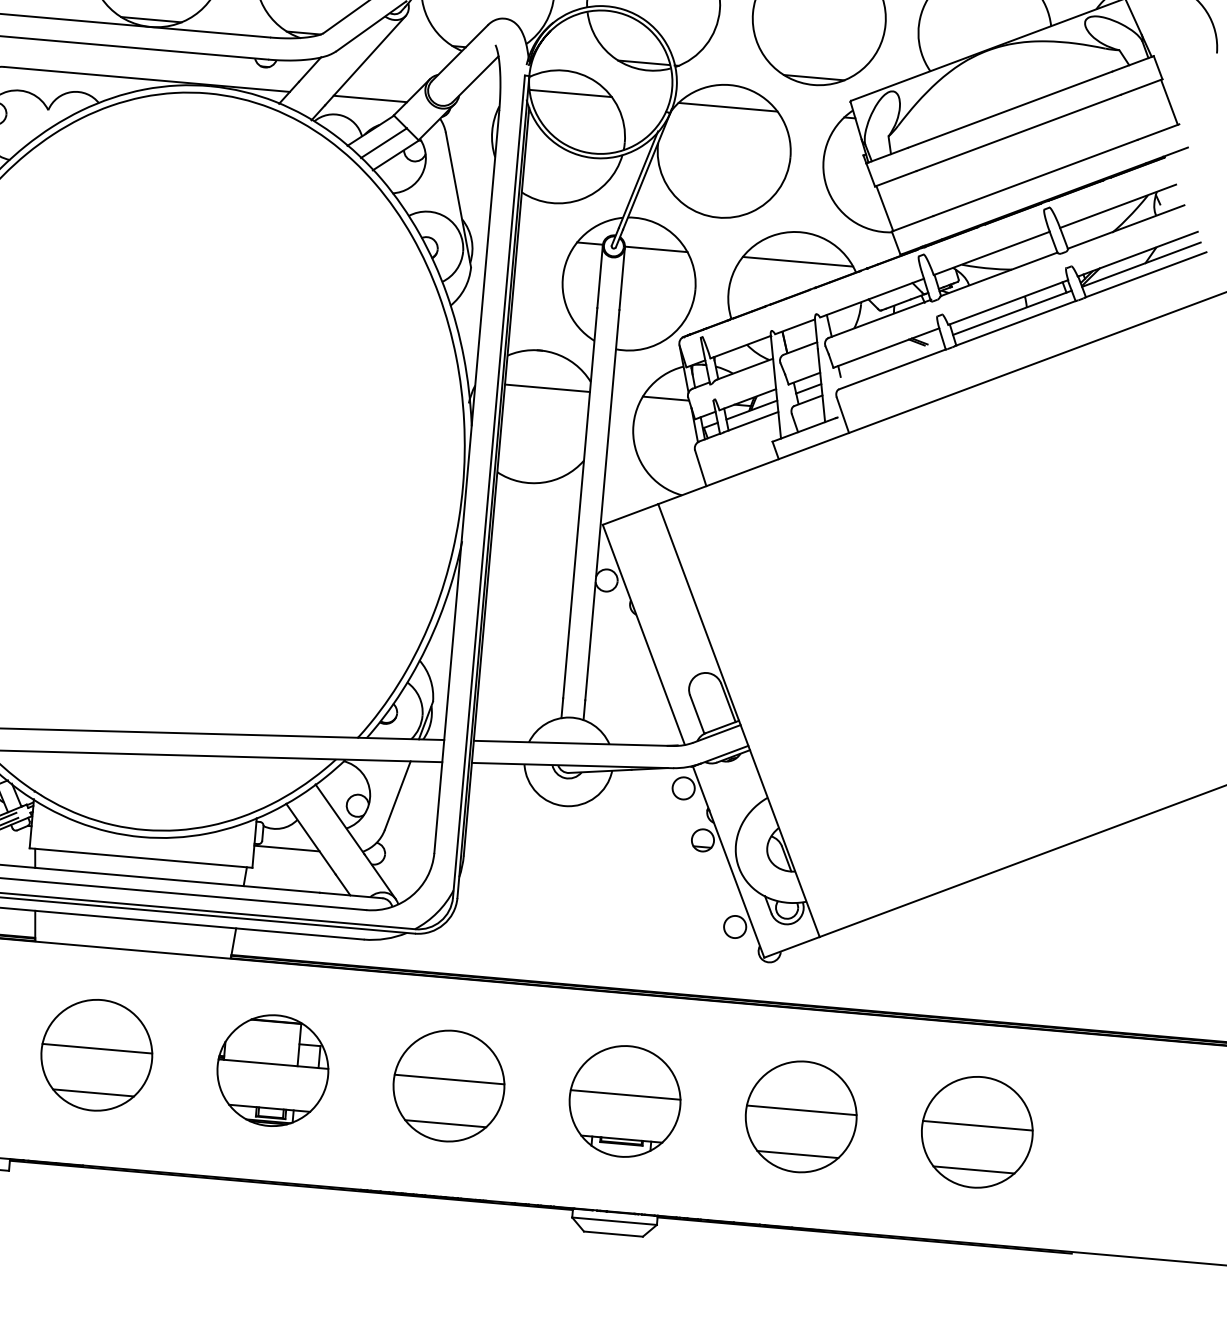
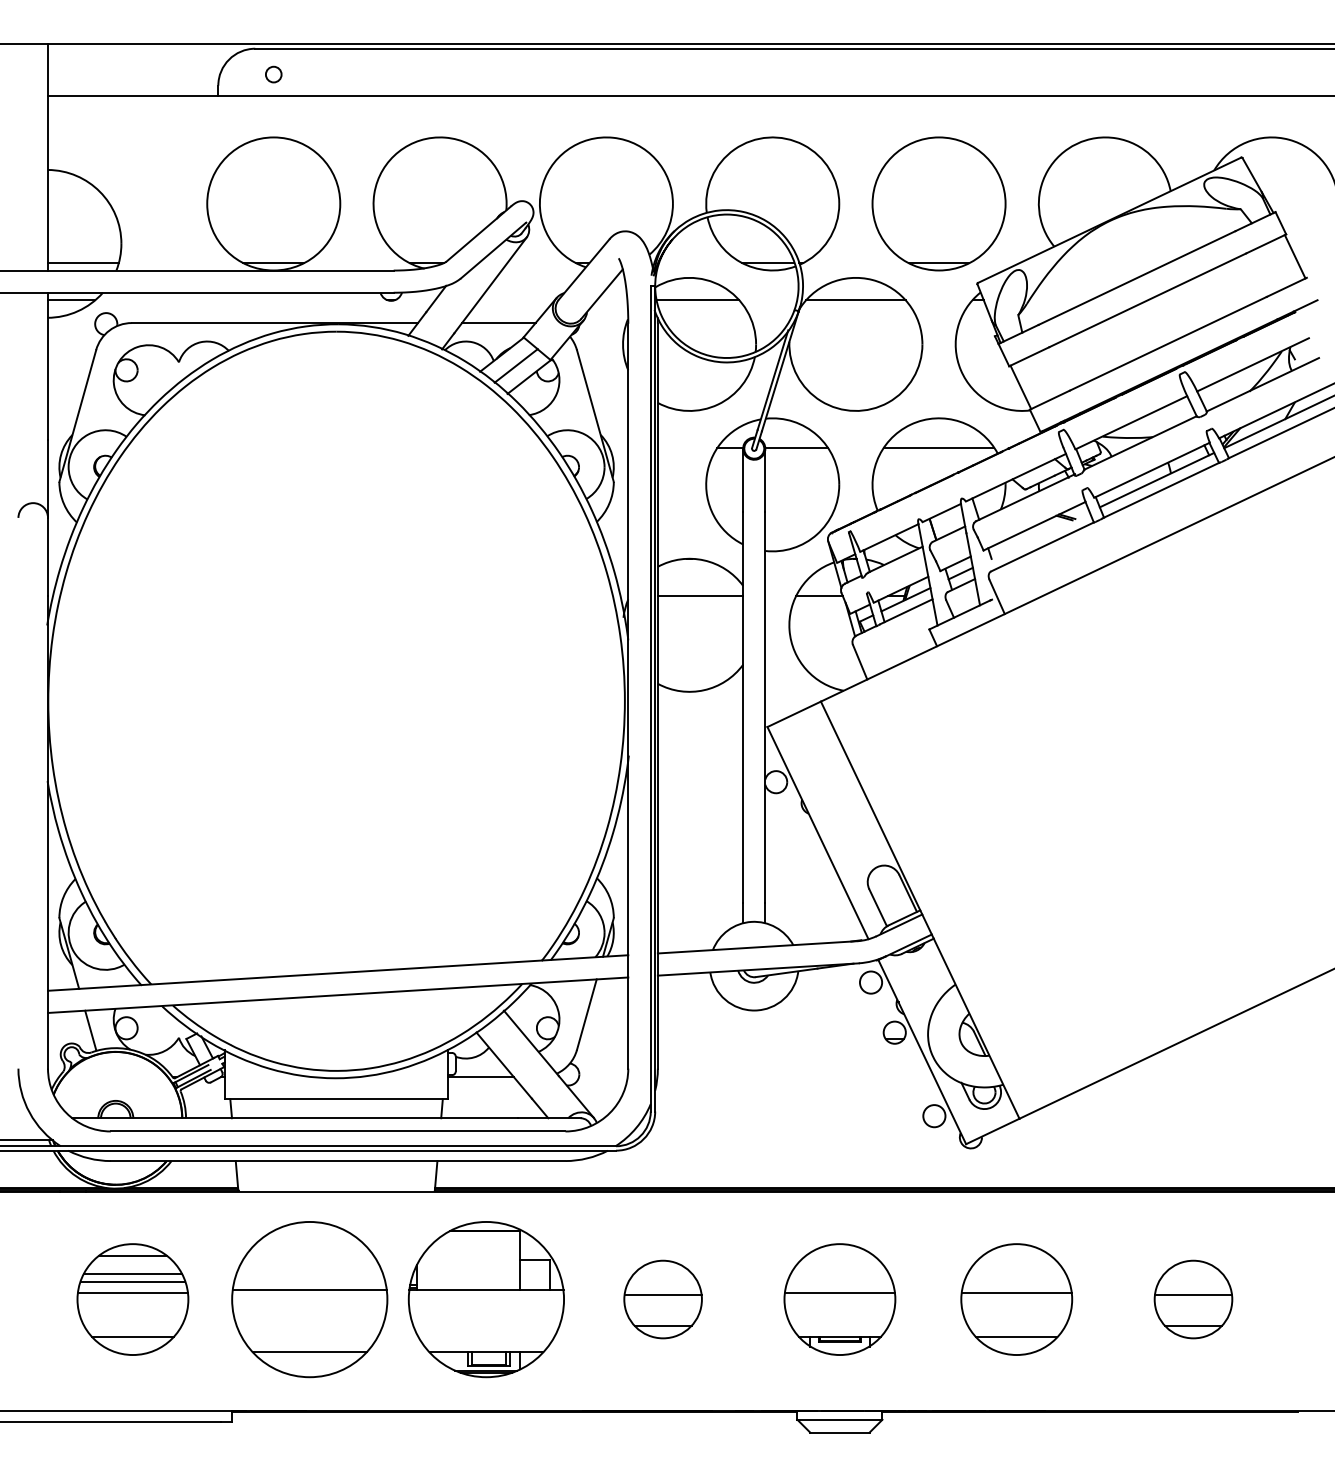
part: (96, 1055) -> (309, 1299), size x1.4
part: (272, 1070) -> (486, 1299), size x1.4
part: (448, 1085) -> (662, 1299), size x0.7
part: (977, 1132) -> (1193, 1299), size x0.7

